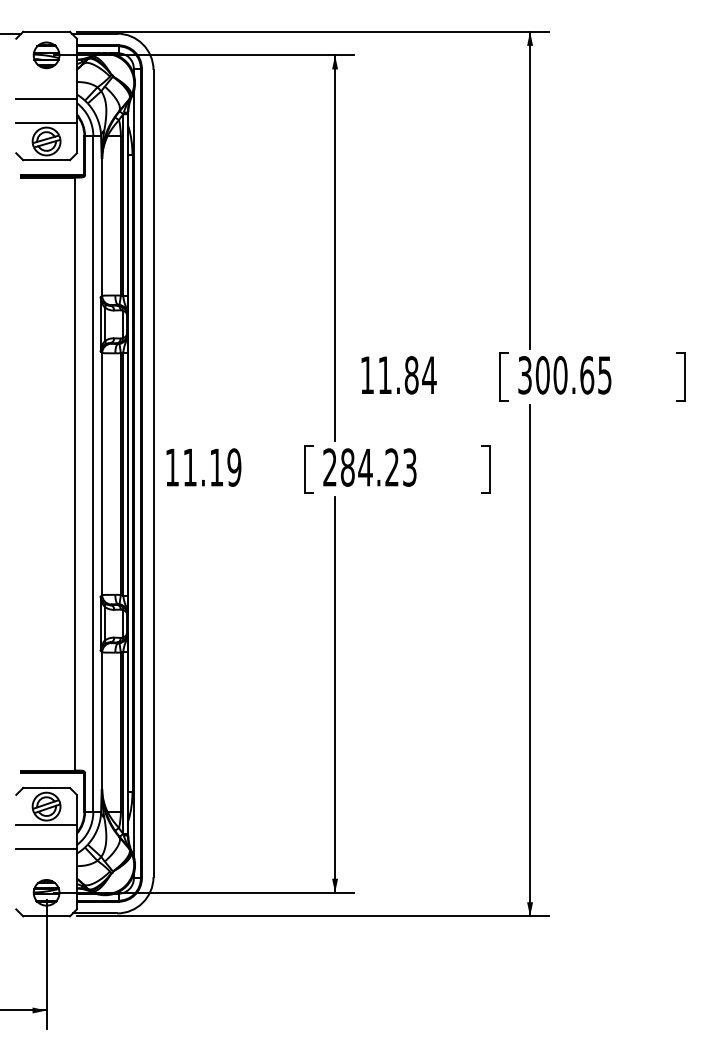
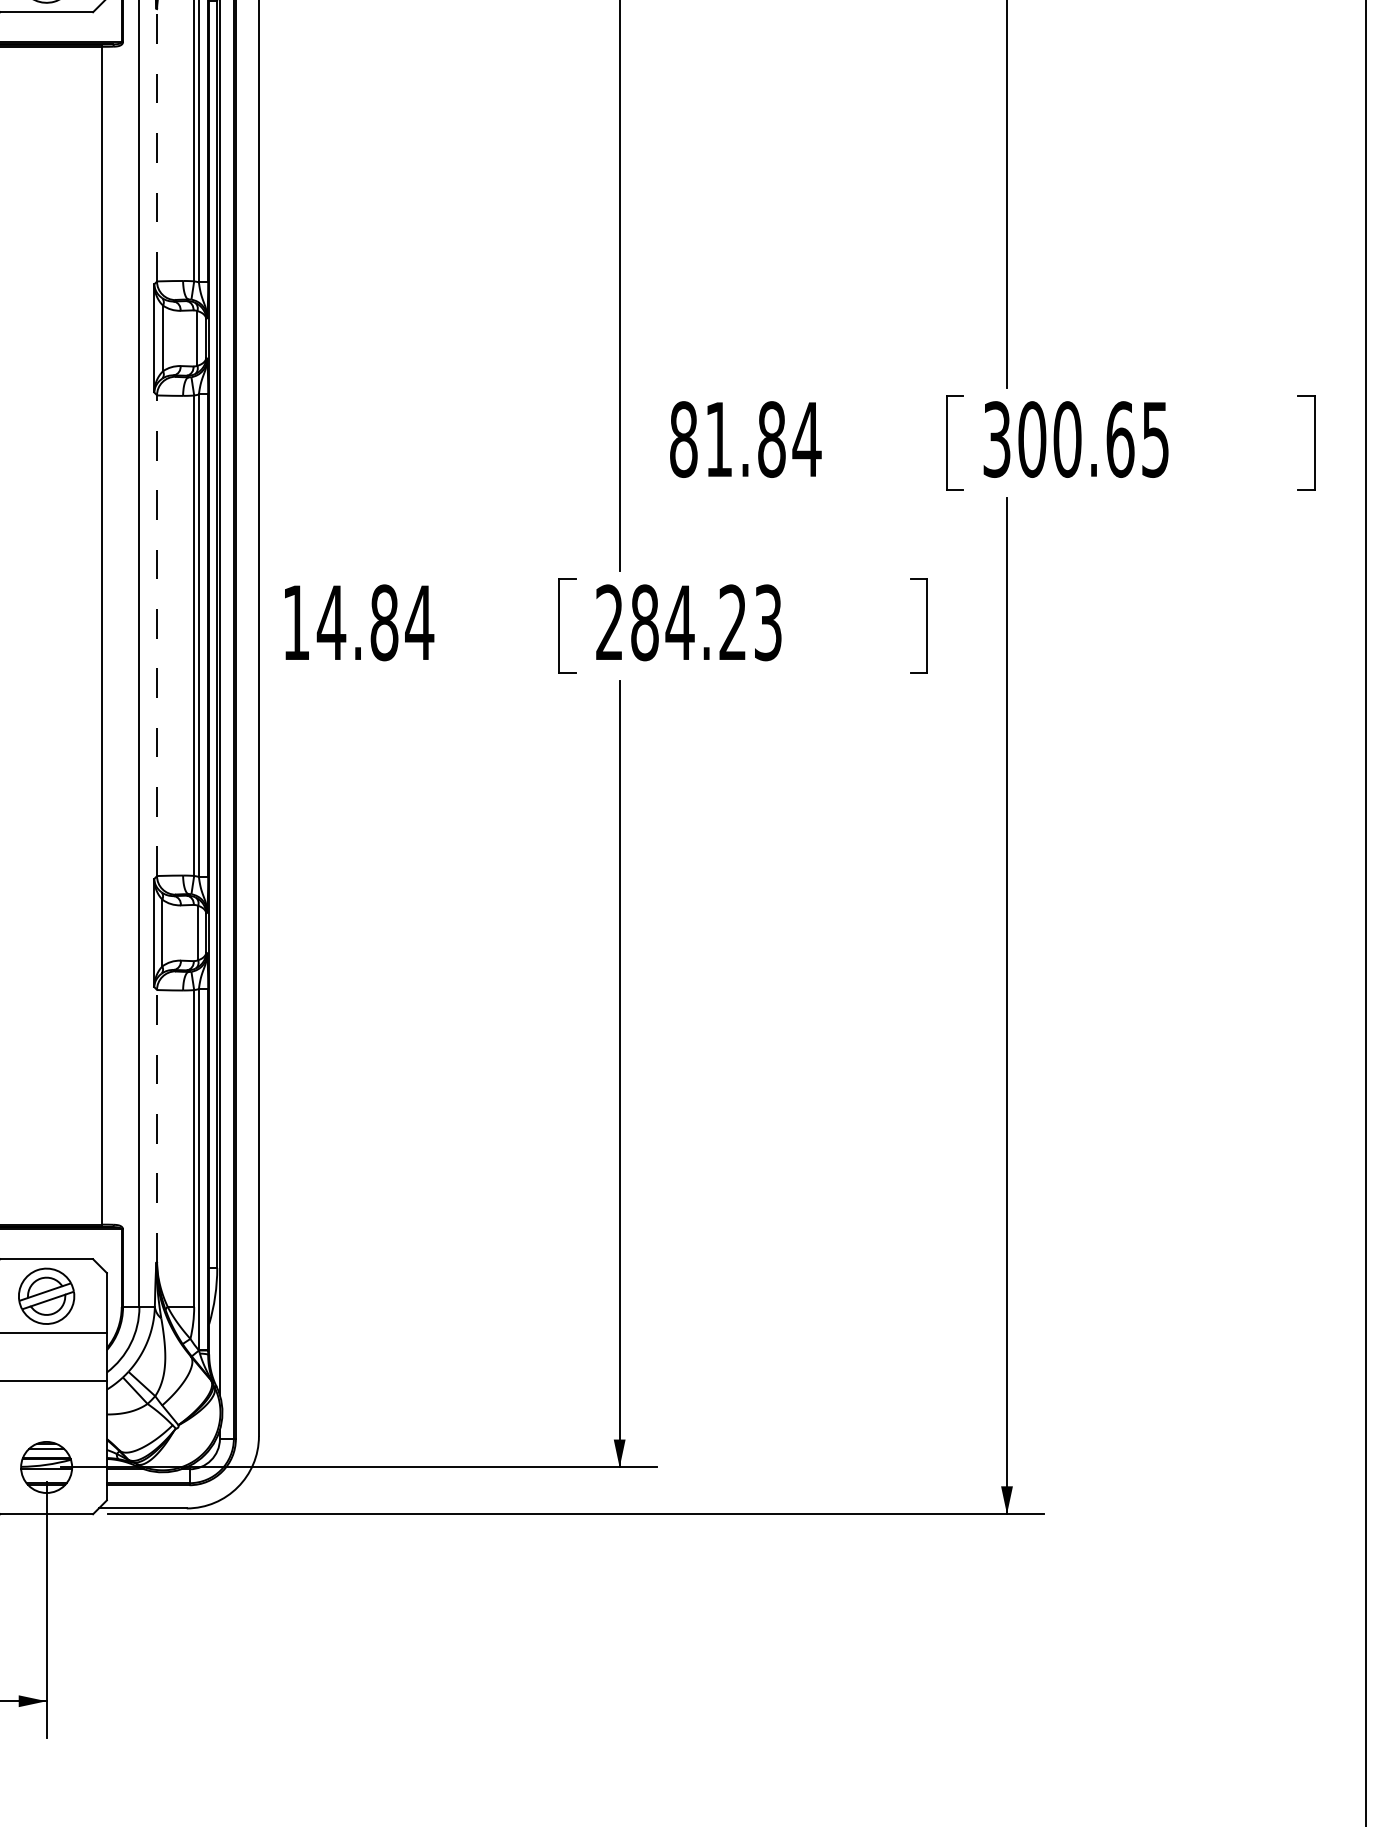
line: (102, 227) -> (157, 145), solid -> dashed
text: (367, 375) -> (684, 439), 11.84 -> 81.84
text: (211, 467) -> (374, 622), 11.19 -> 14.84
line: (102, 473) -> (157, 634), solid -> dashed
line: (102, 720) -> (157, 1125), solid -> dashed

